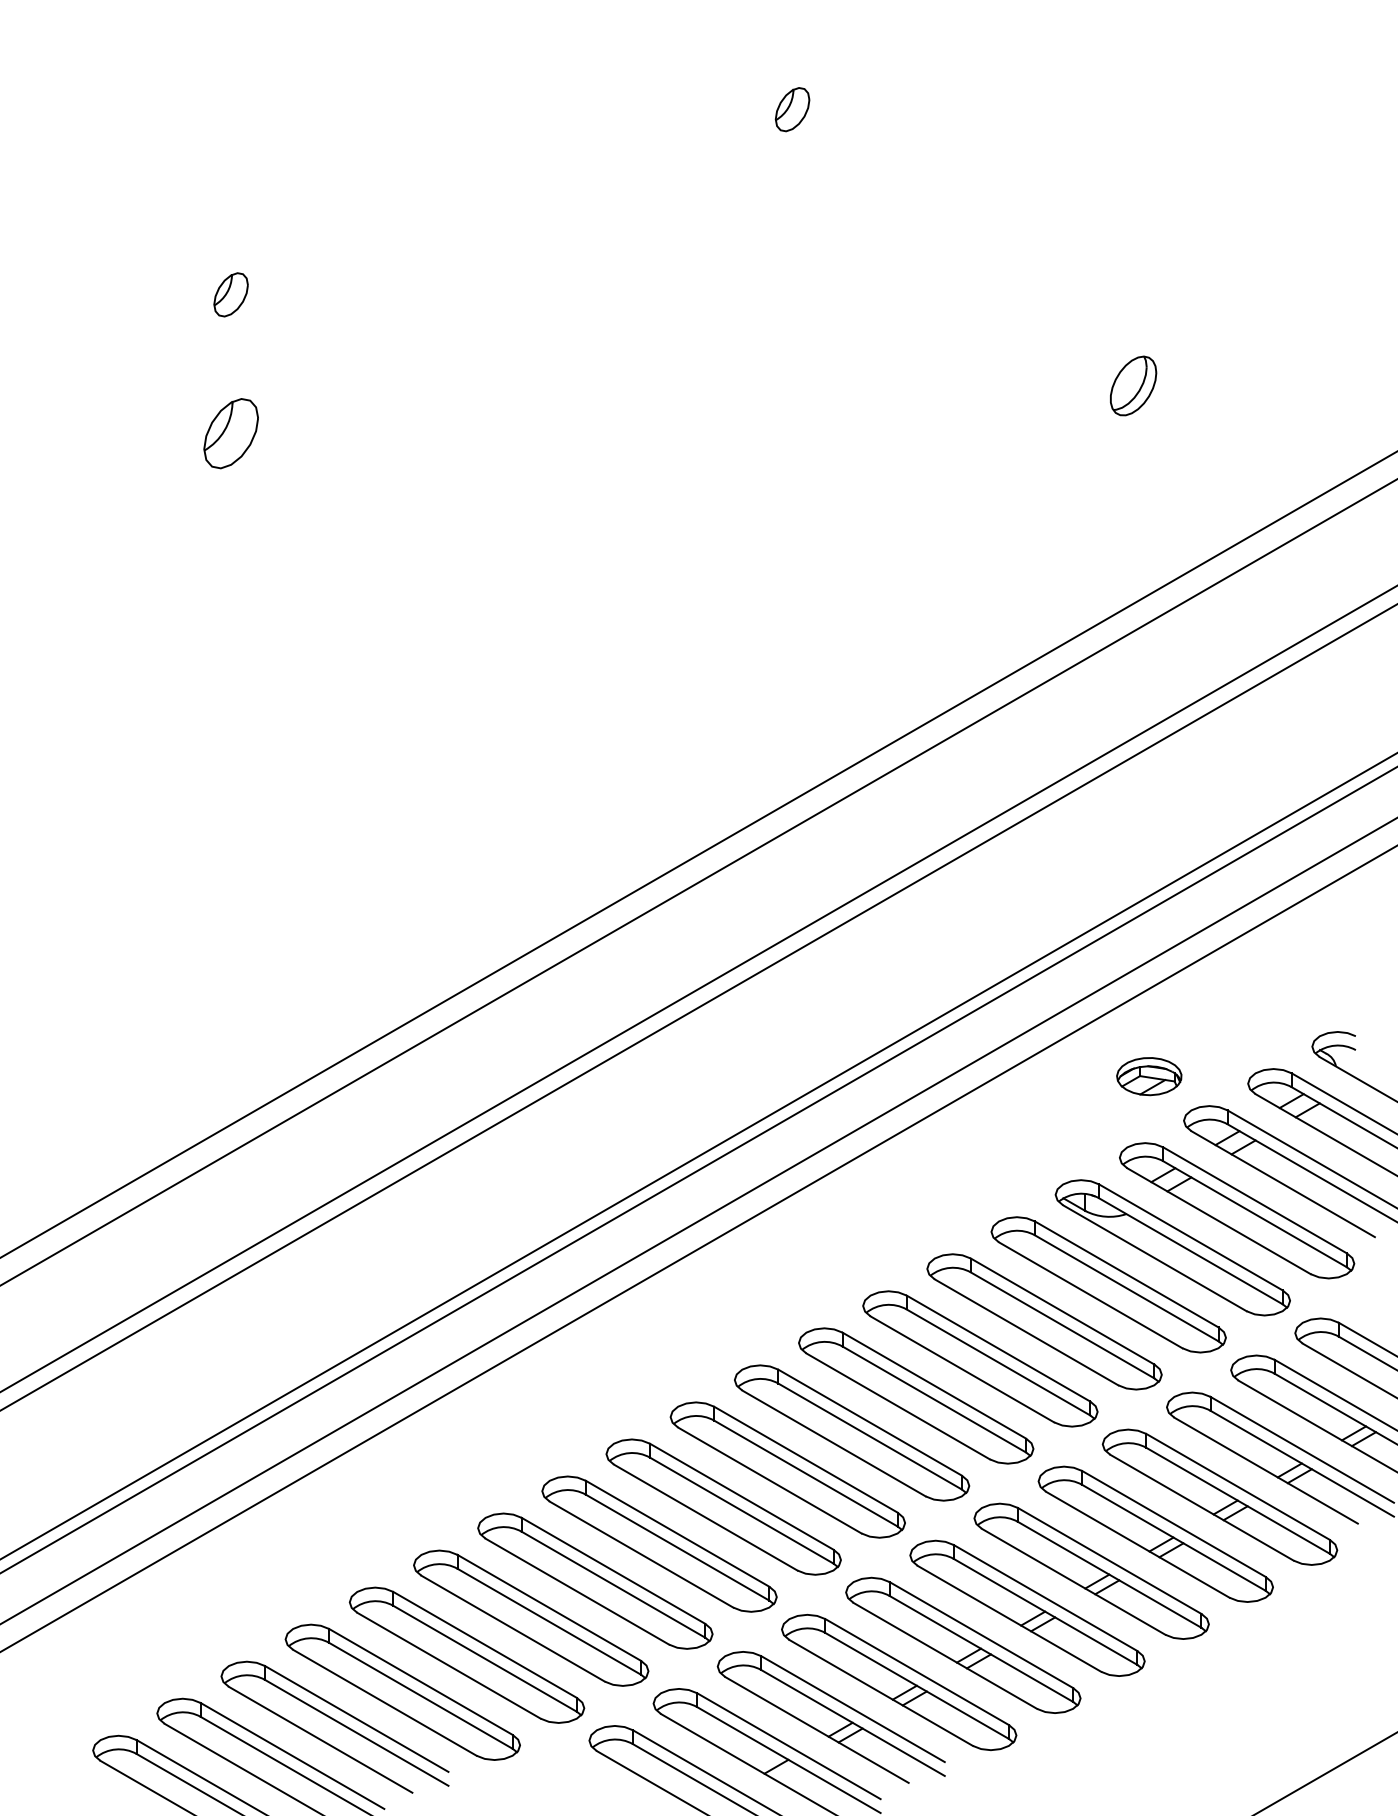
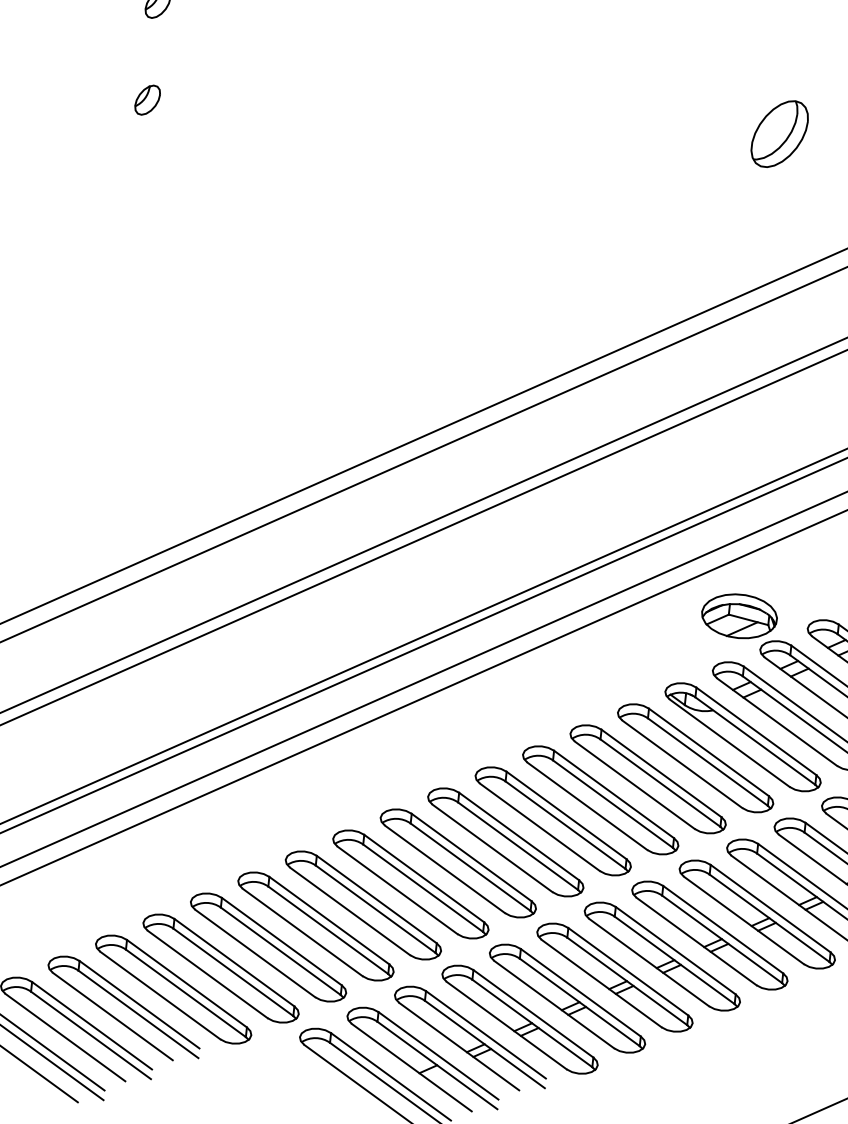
part: (1133, 385) -> (779, 133), size x1.67
part: (230, 433) -> (147, 99), size x0.62
part: (1148, 1076) -> (738, 616), size x1.67

